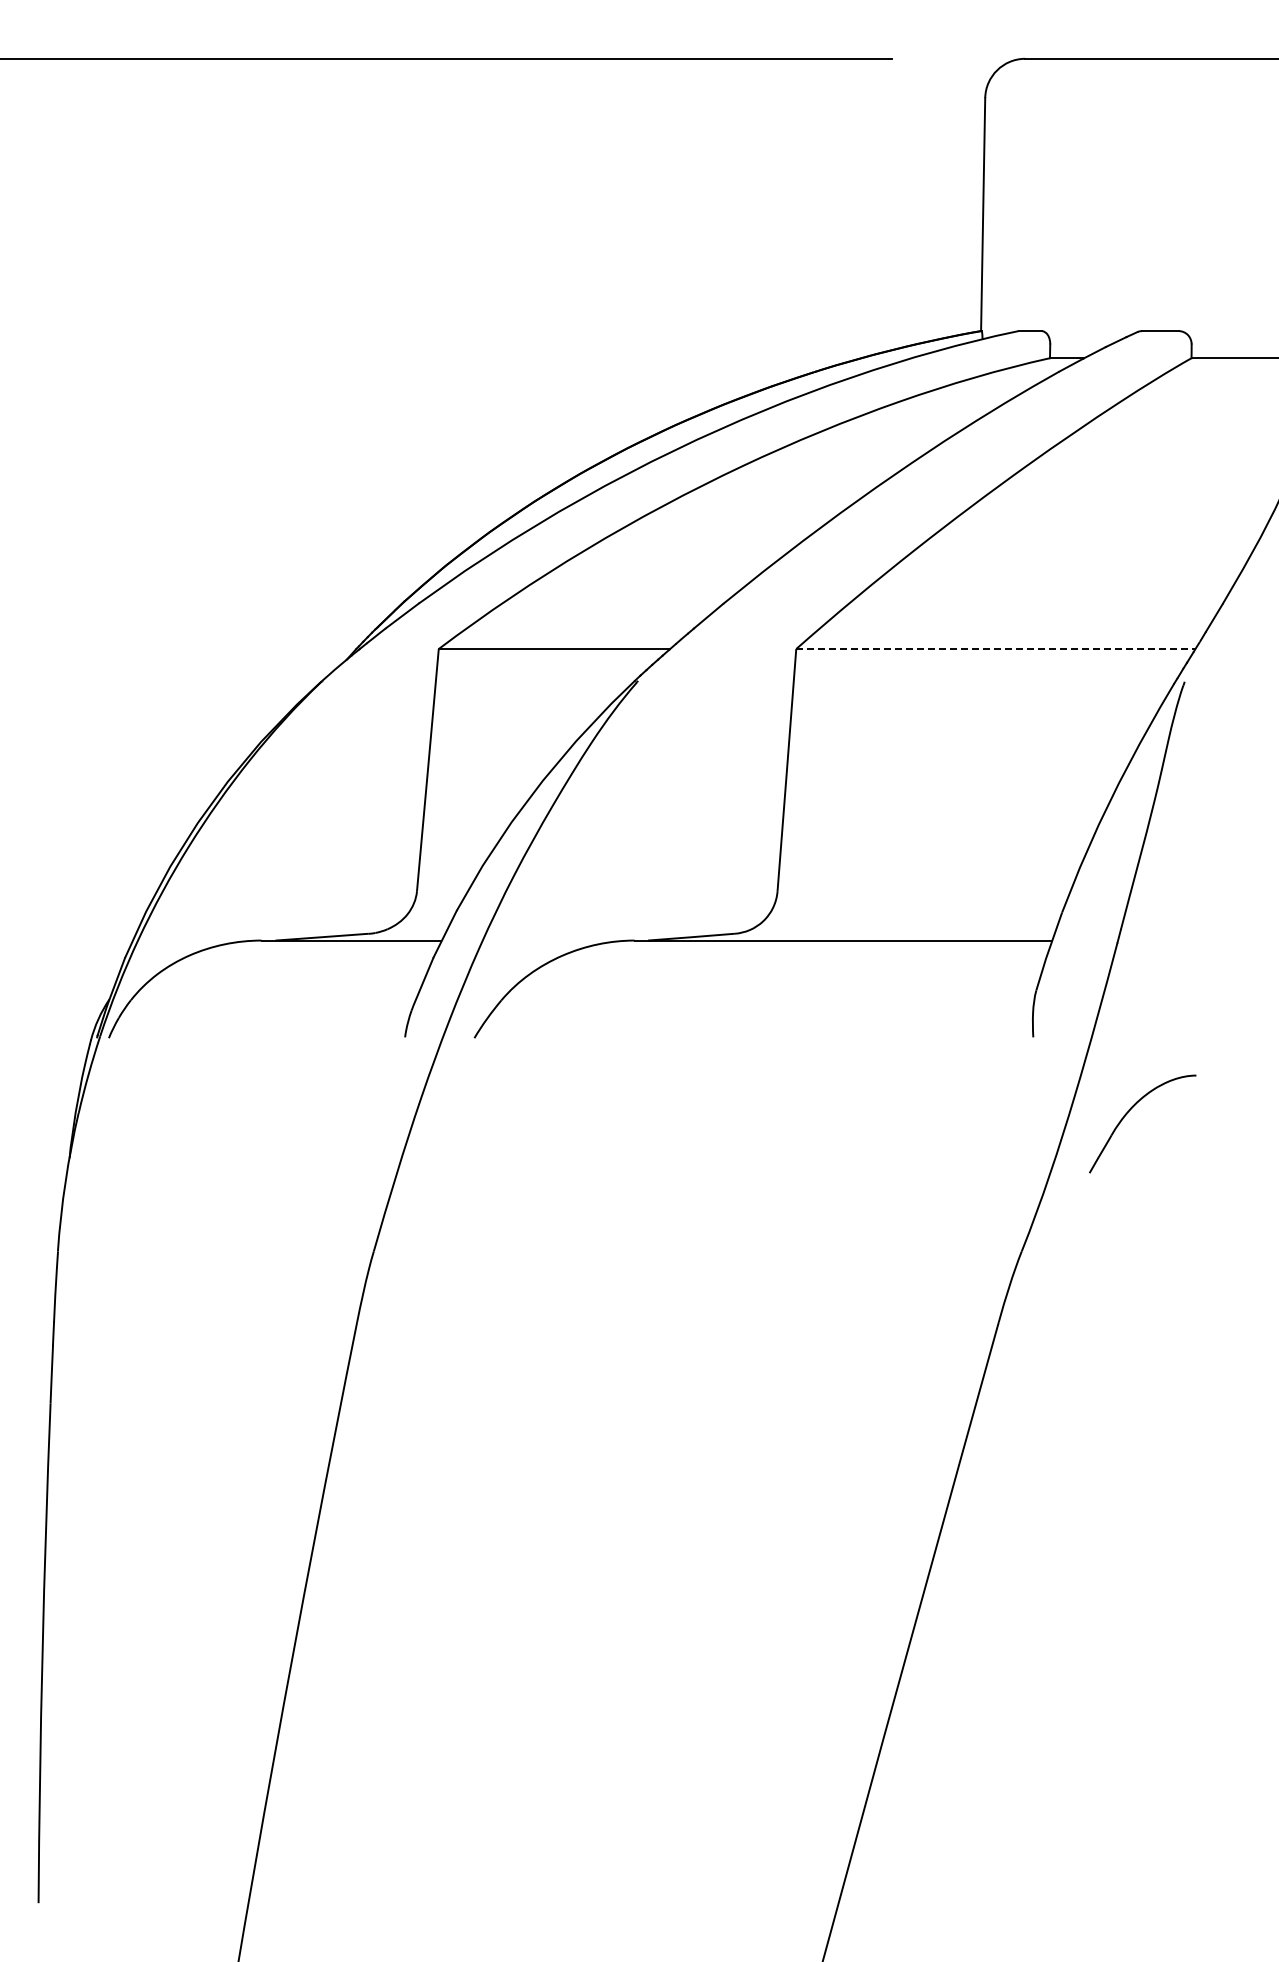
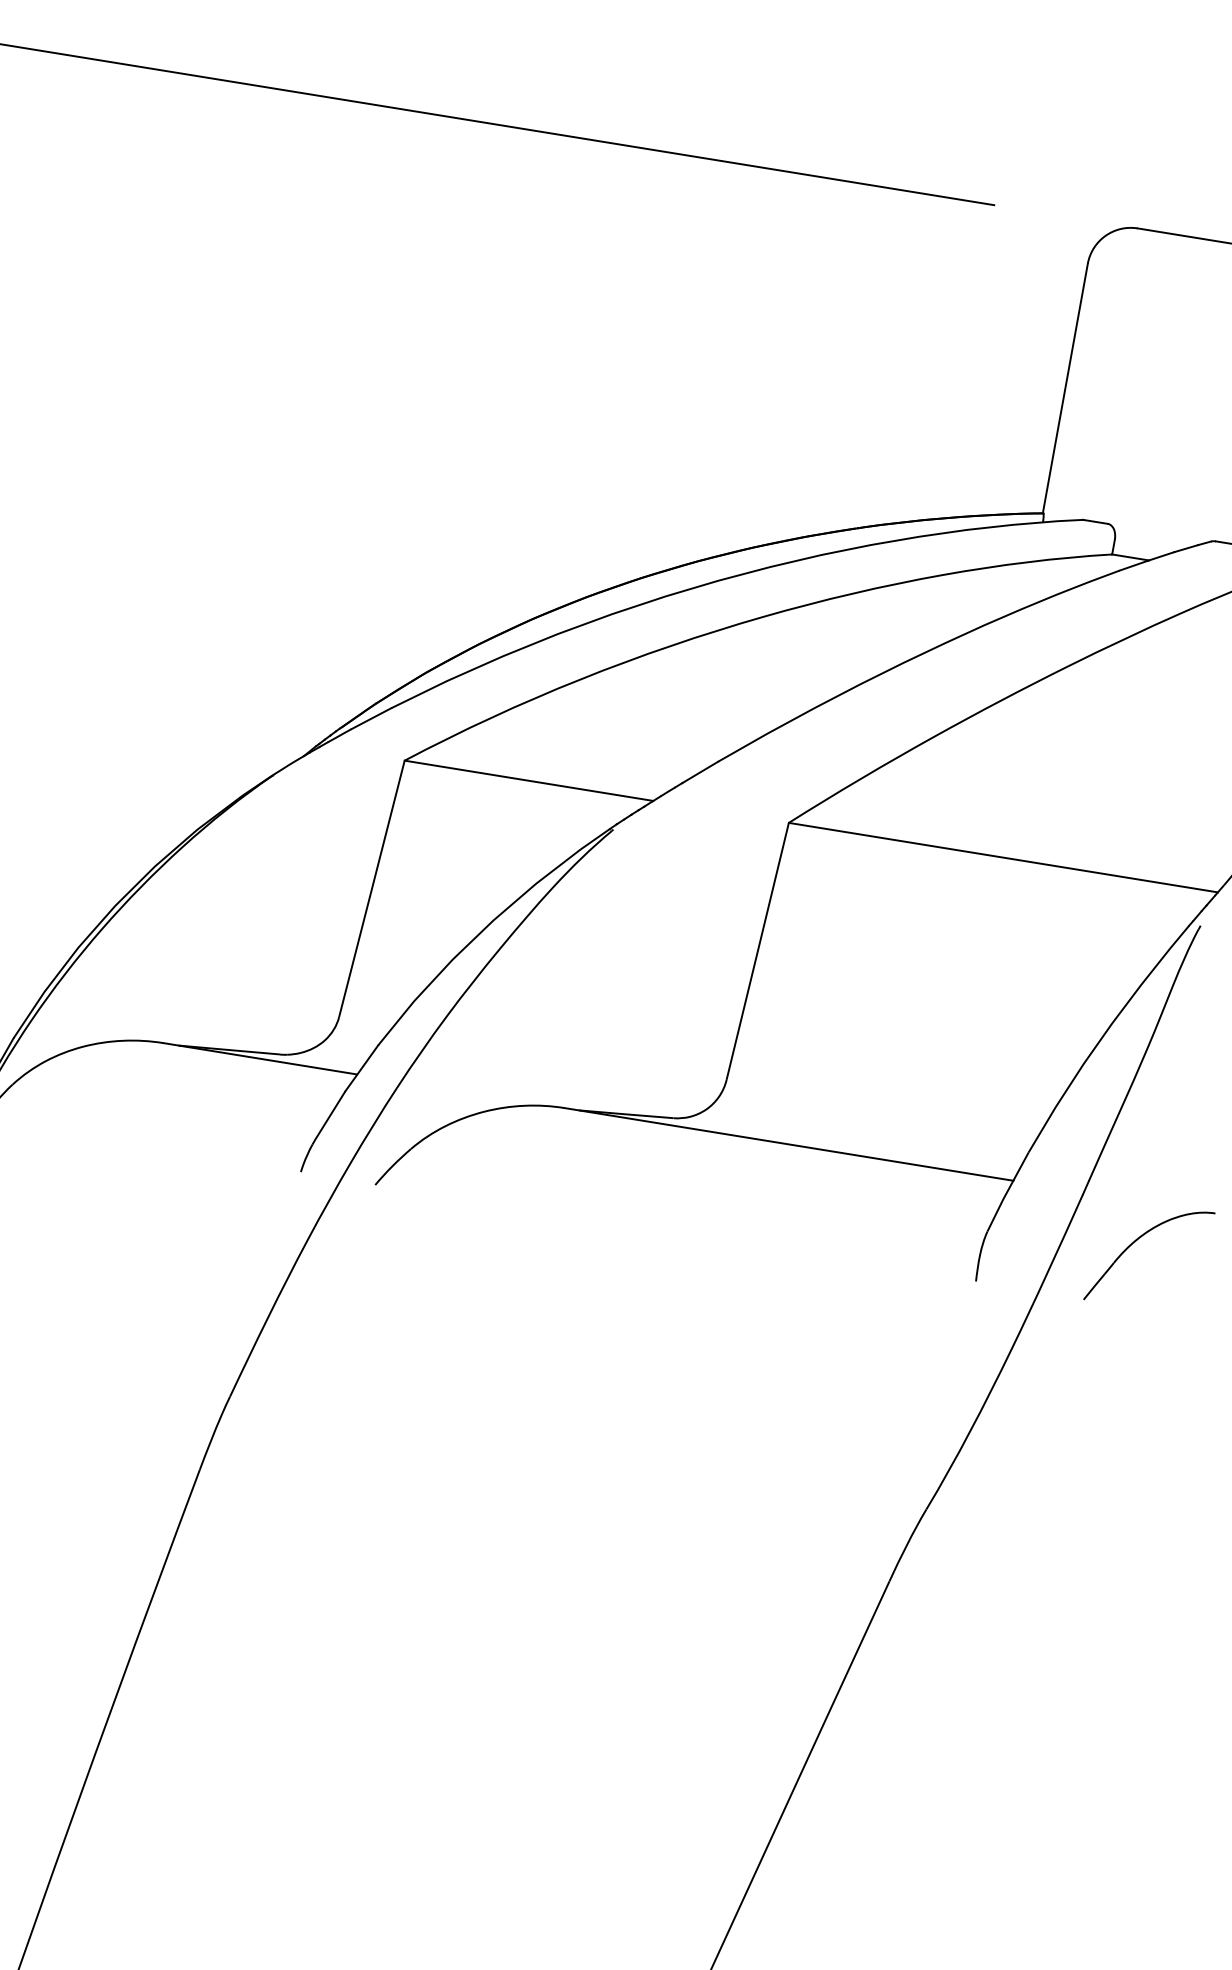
line: (995, 649) -> (1002, 858), dashed -> solid
part: (1127, 1114) -> (1134, 1243), moved

